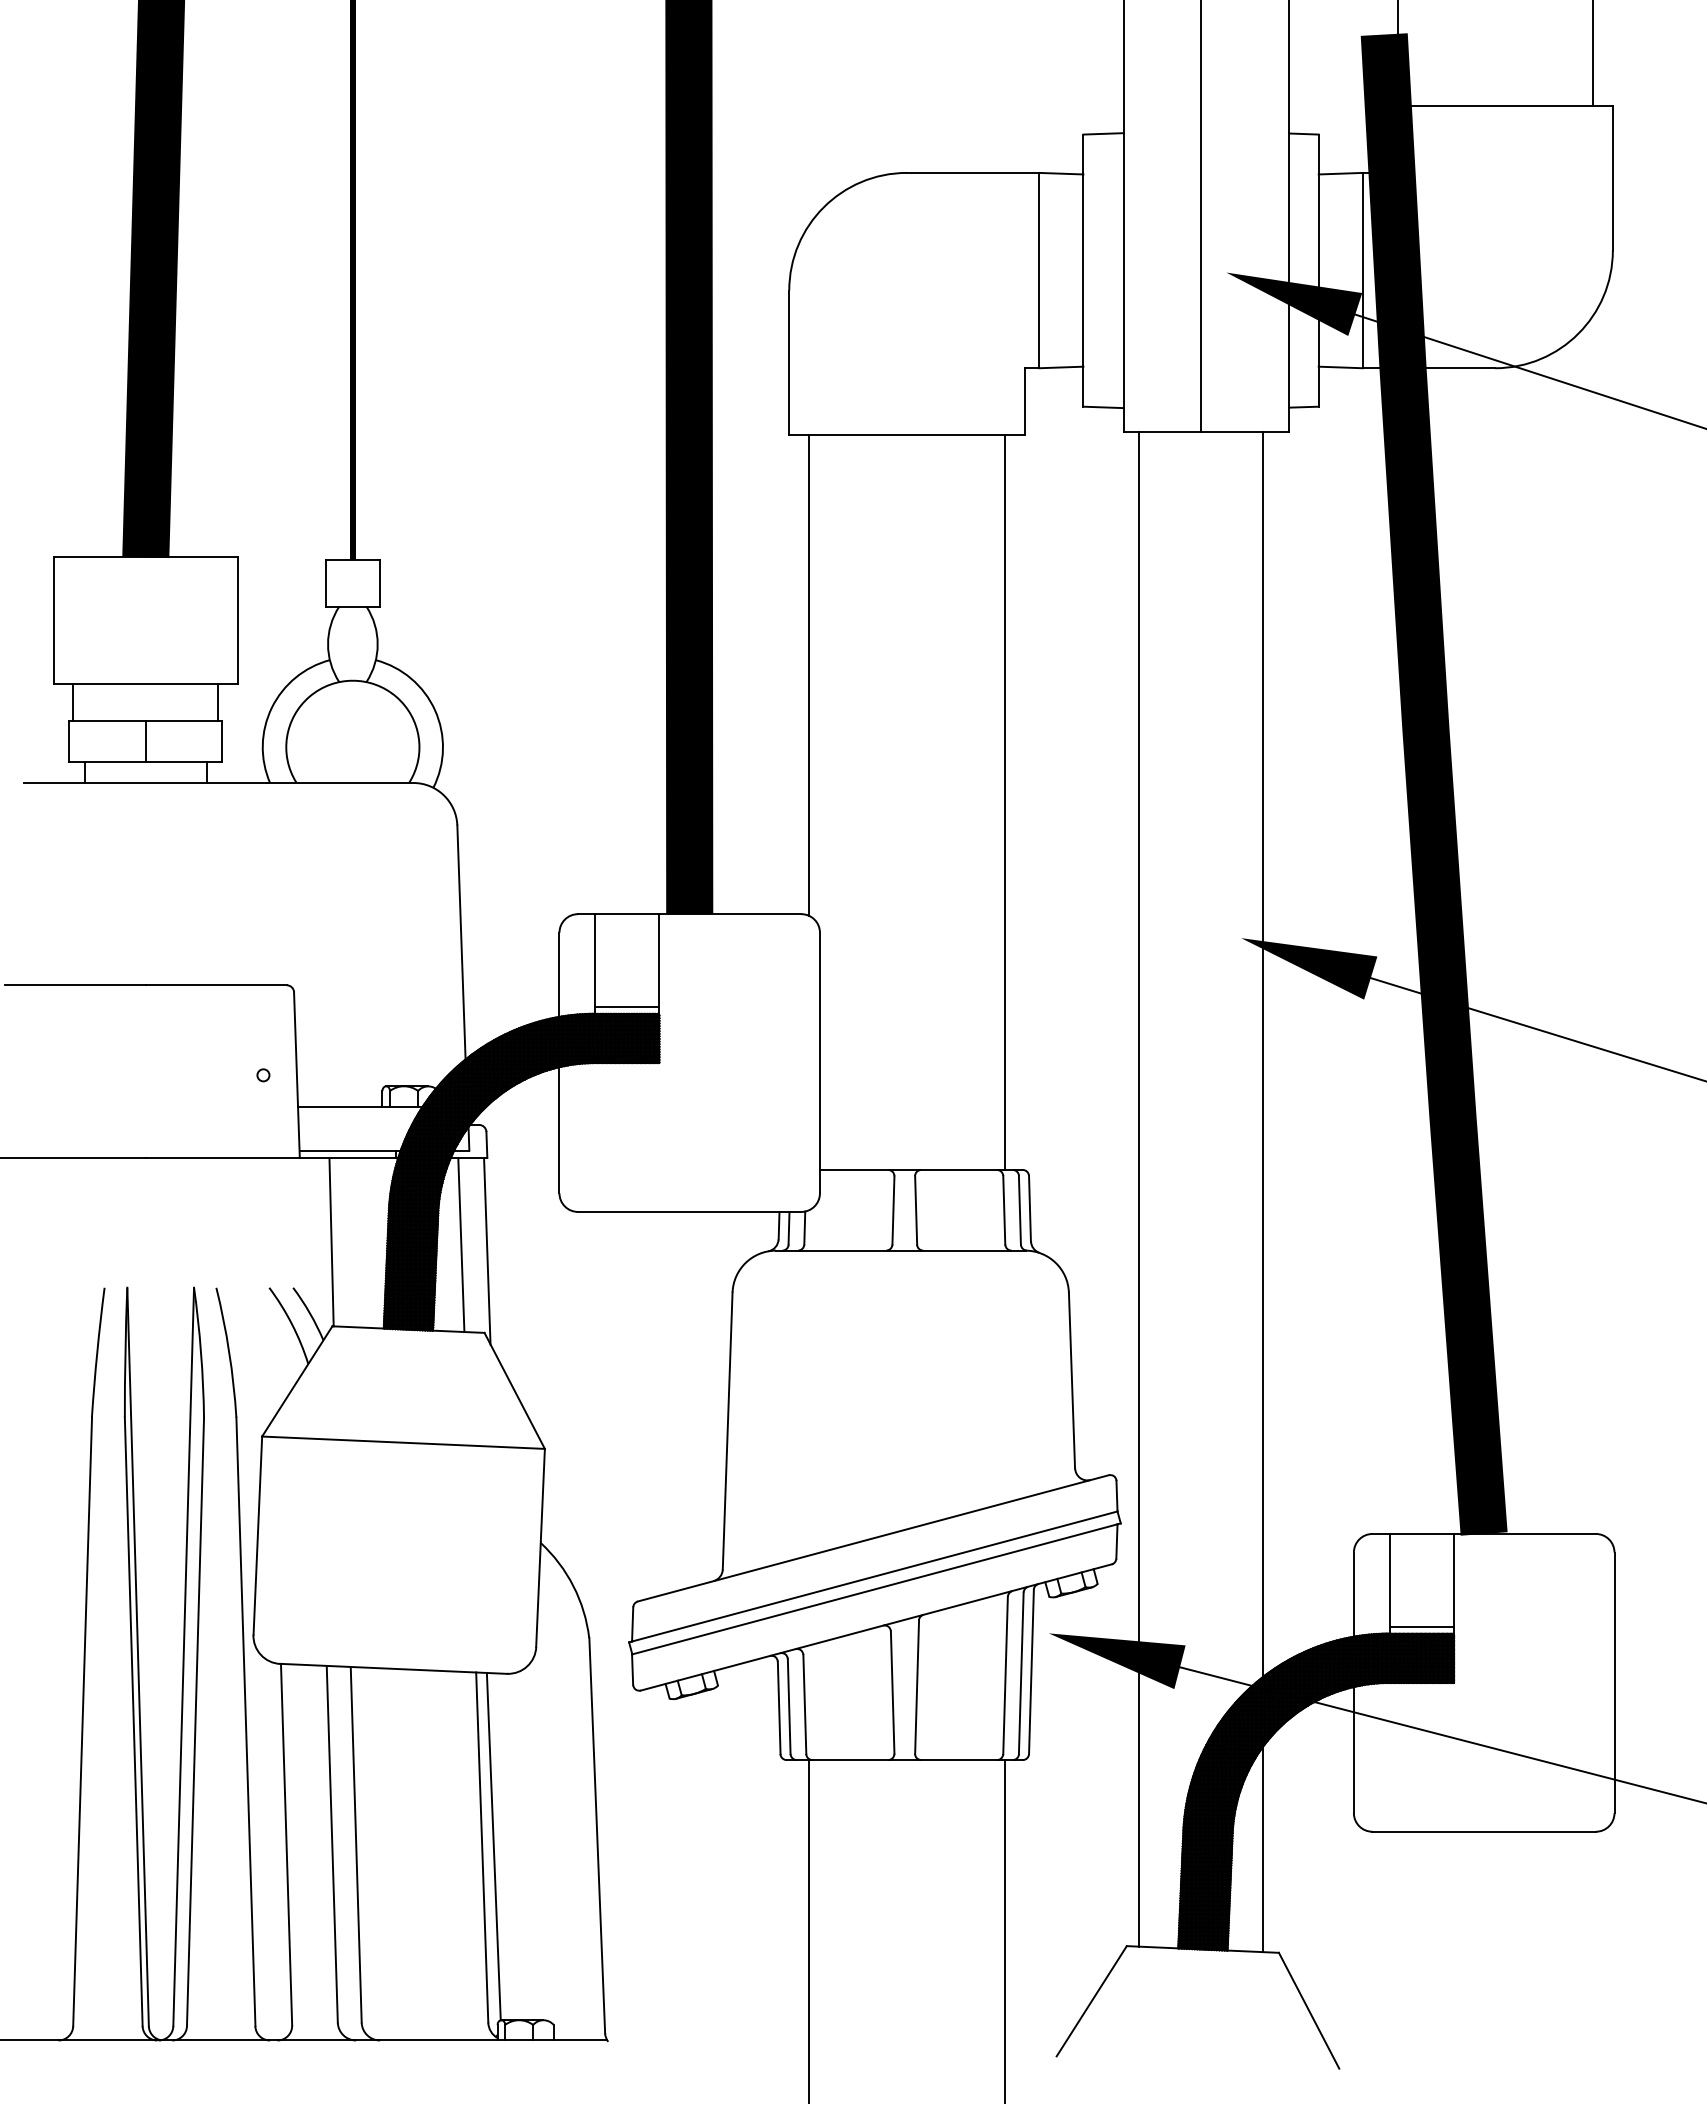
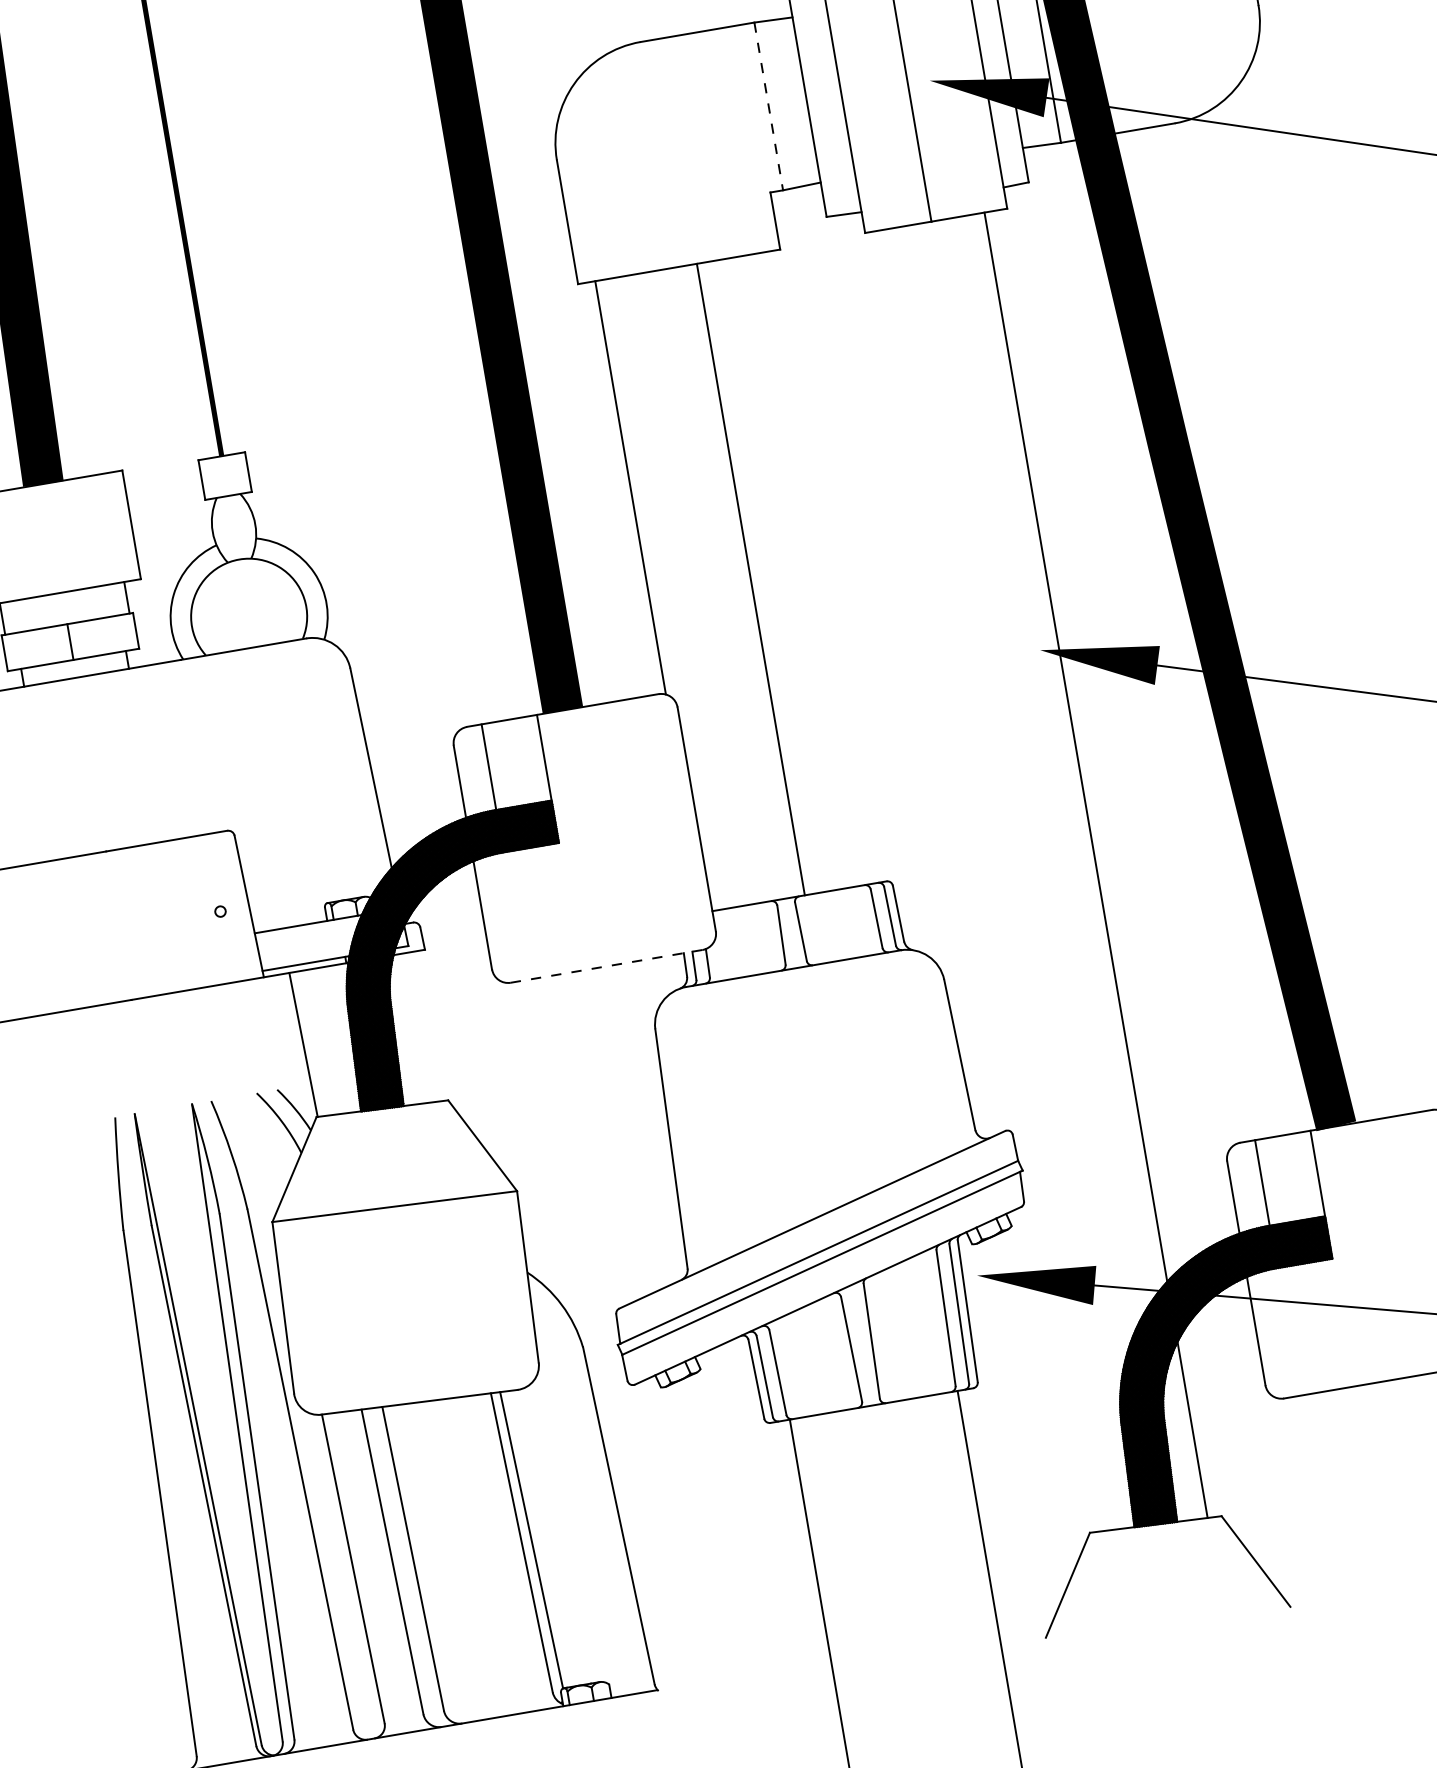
line: (1039, 270) -> (768, 106), solid -> dashed
line: (1004, 801) -> (750, 578), moved
line: (627, 1007) -> (523, 799), removed
line: (1139, 1189) -> (989, 881), removed
line: (689, 1211) -> (606, 966), solid -> dashed
line: (461, 1245) -> (415, 1028), removed
line: (487, 1251) -> (438, 1030), removed
line: (1421, 1627) -> (1296, 1215), removed

